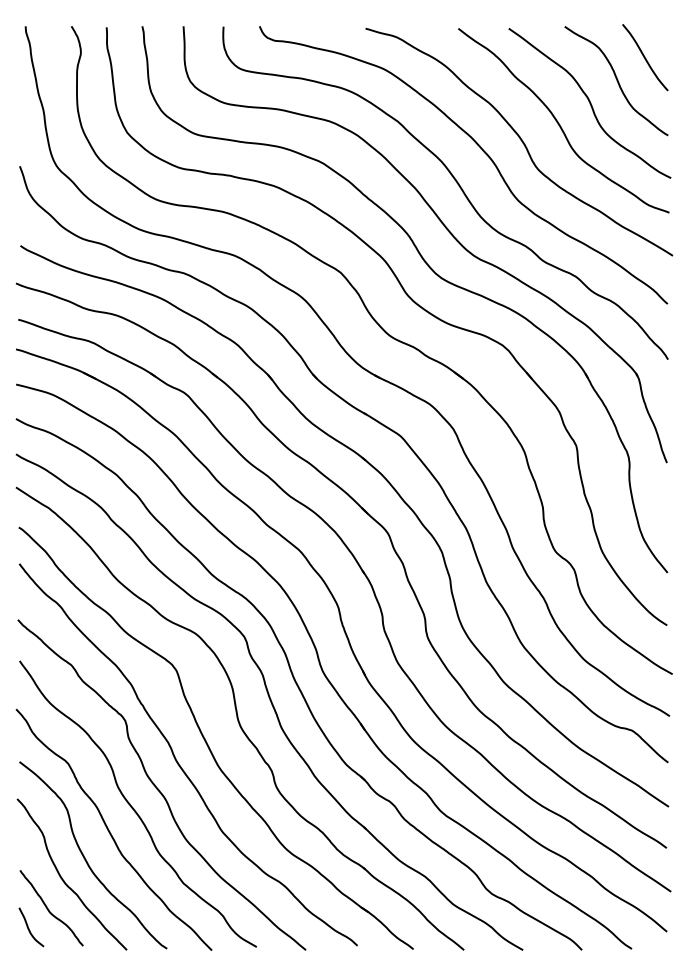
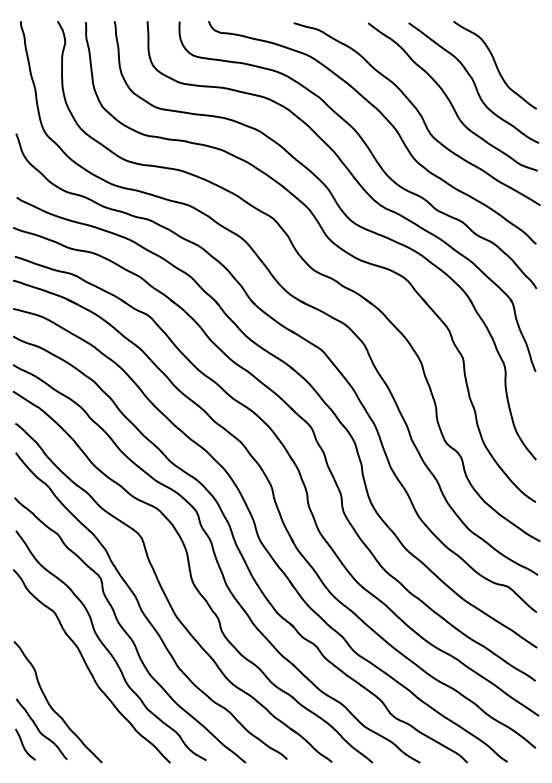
curve: (645, 57) -> (518, 46), removed
curve: (86, 859) -> (69, 690), removed

